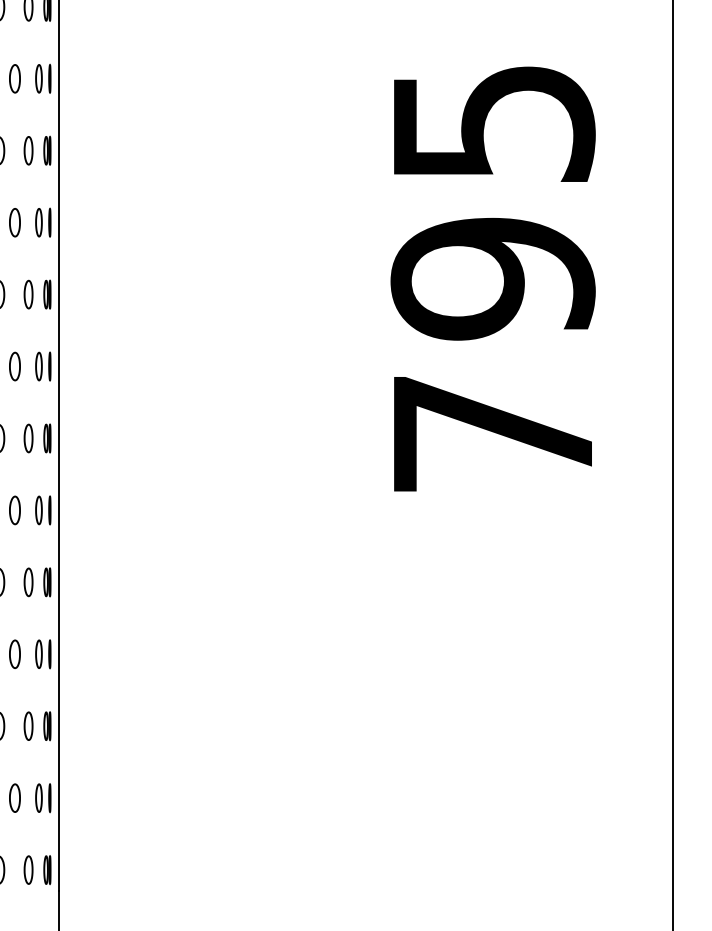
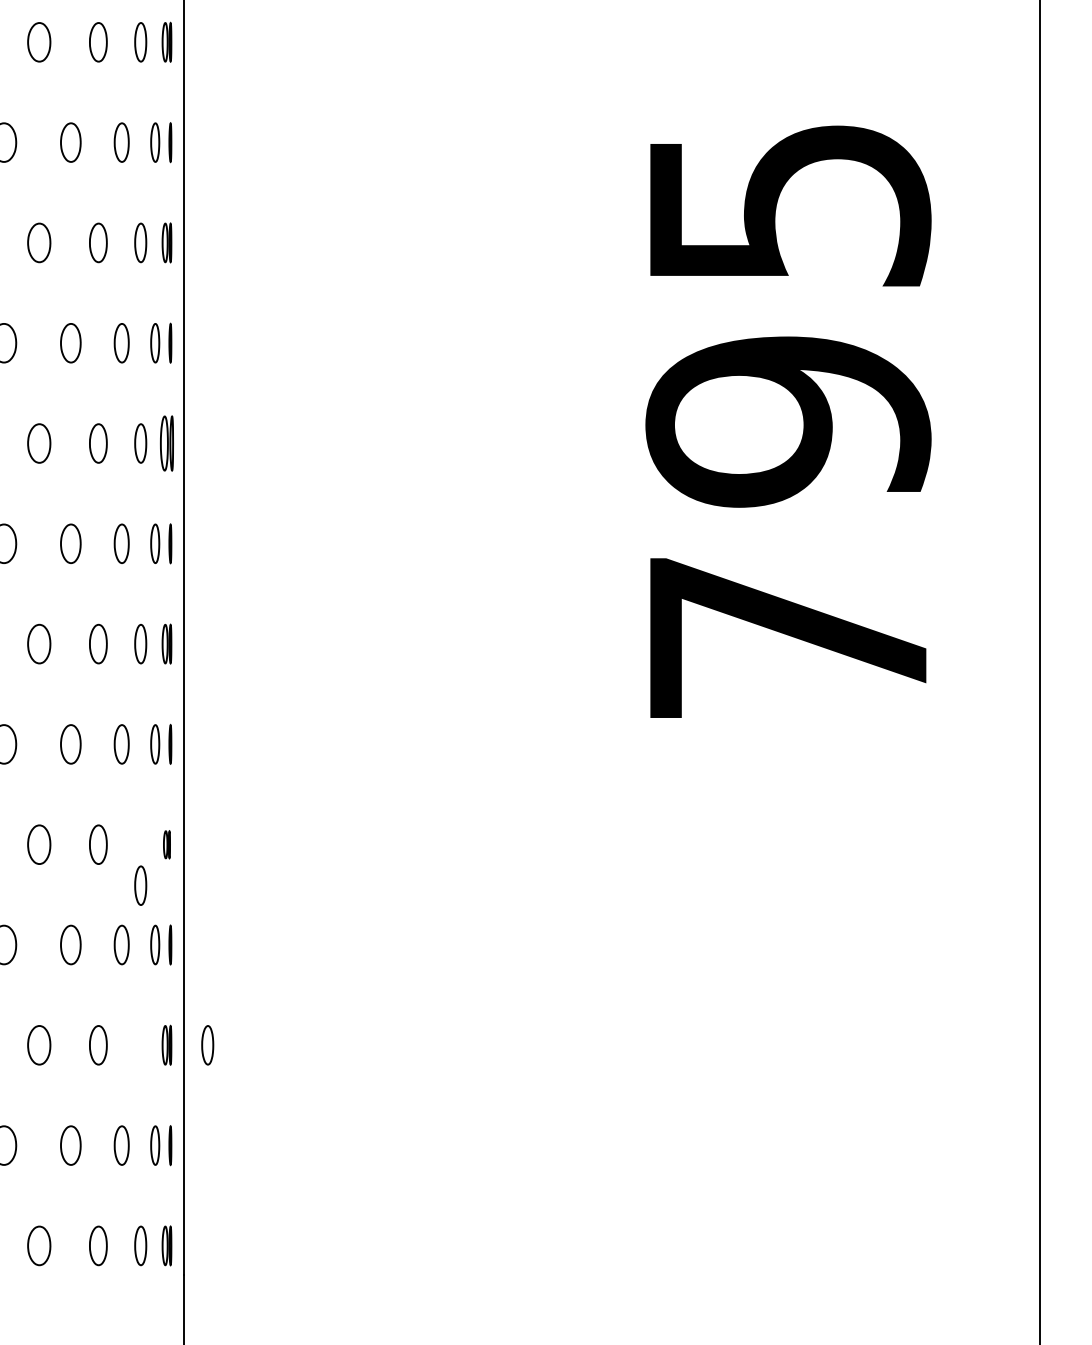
part: (47, 294) -> (166, 443), size x1.4
part: (28, 582) -> (140, 885), moved
part: (47, 582) -> (166, 844), size x0.7
part: (28, 726) -> (207, 1045), moved

